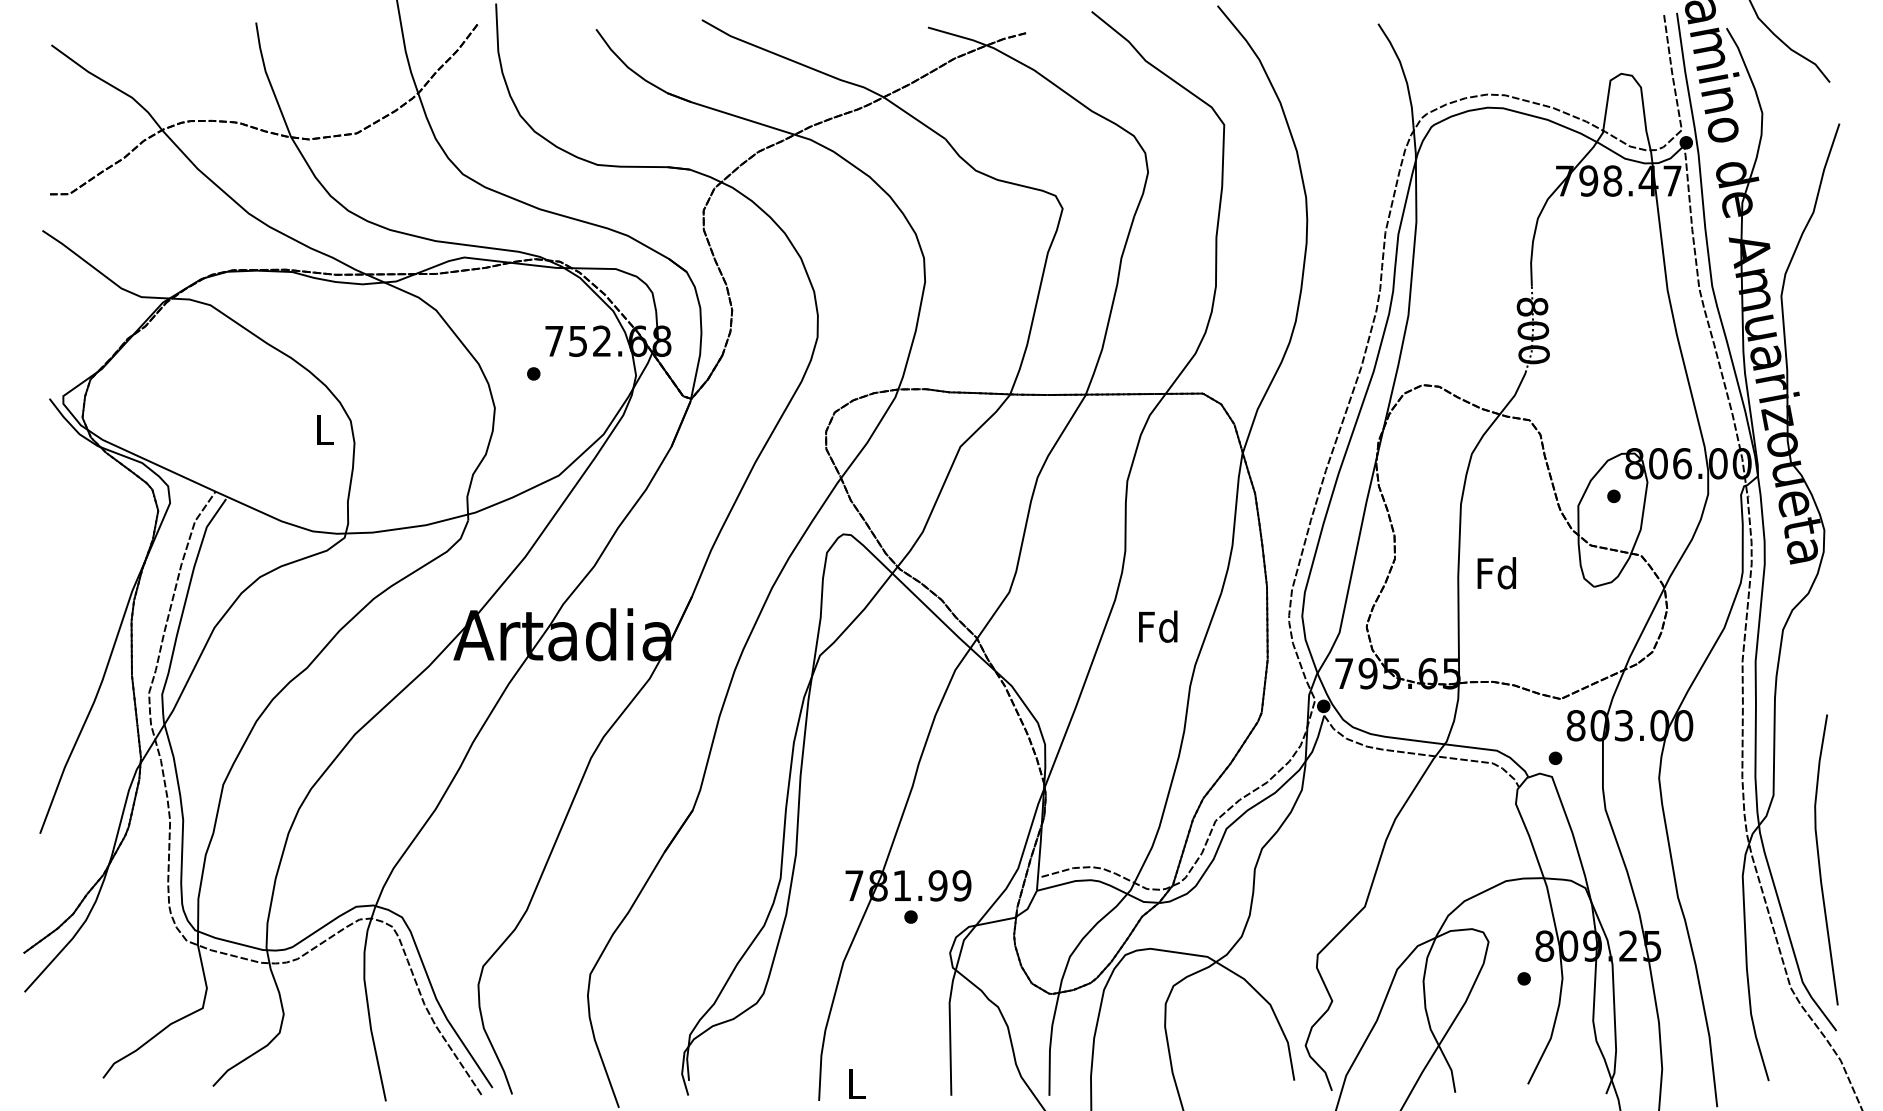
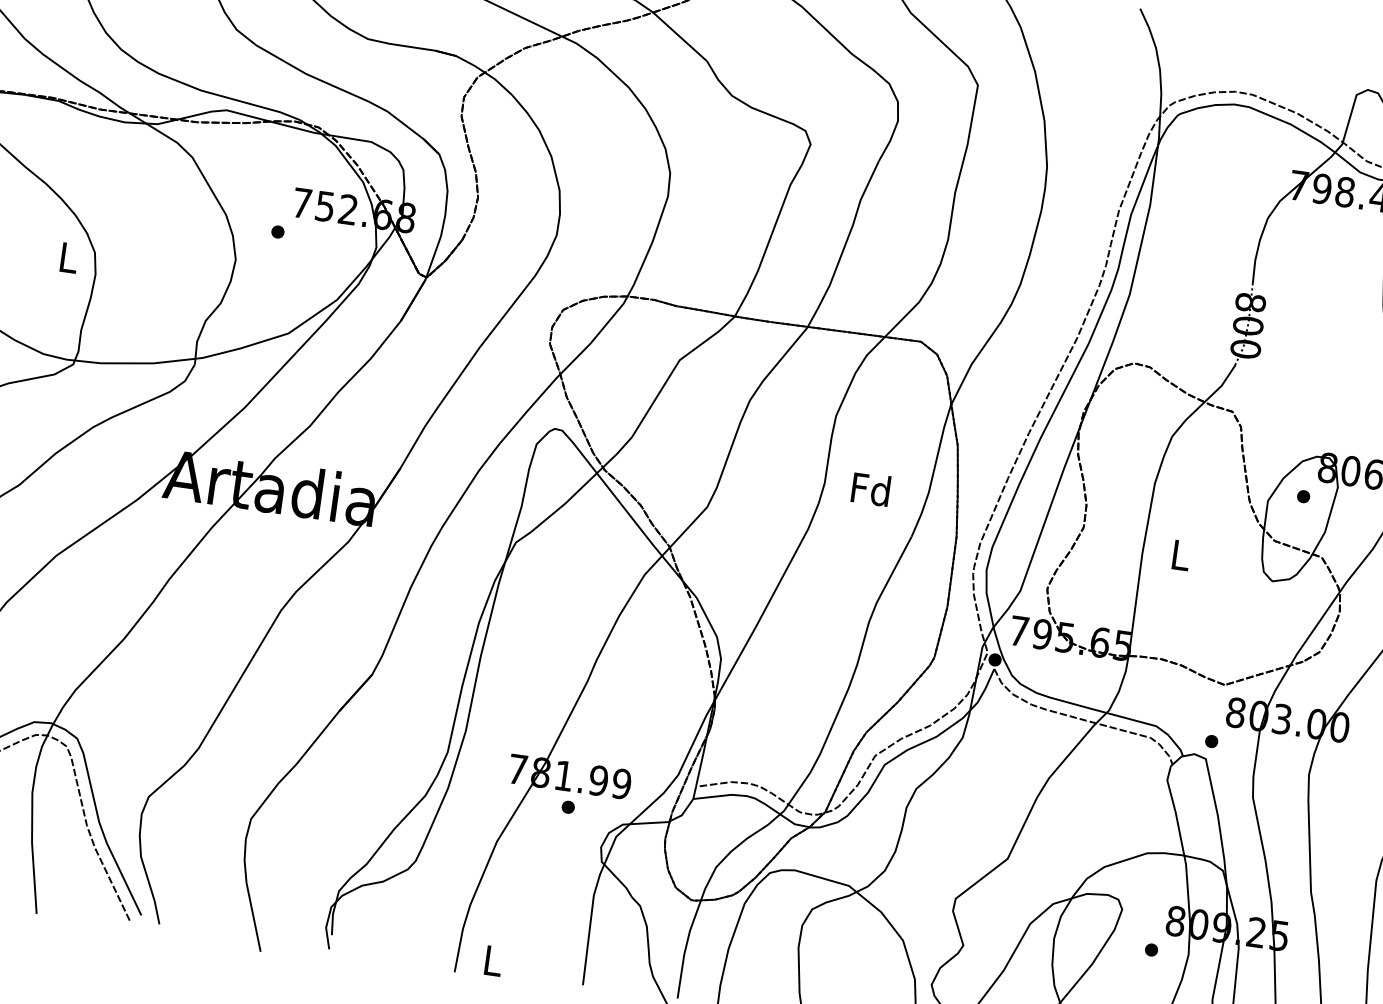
text: (1496, 573) -> (1179, 555), Fd -> L
text: (1158, 626) -> (871, 489), moved

